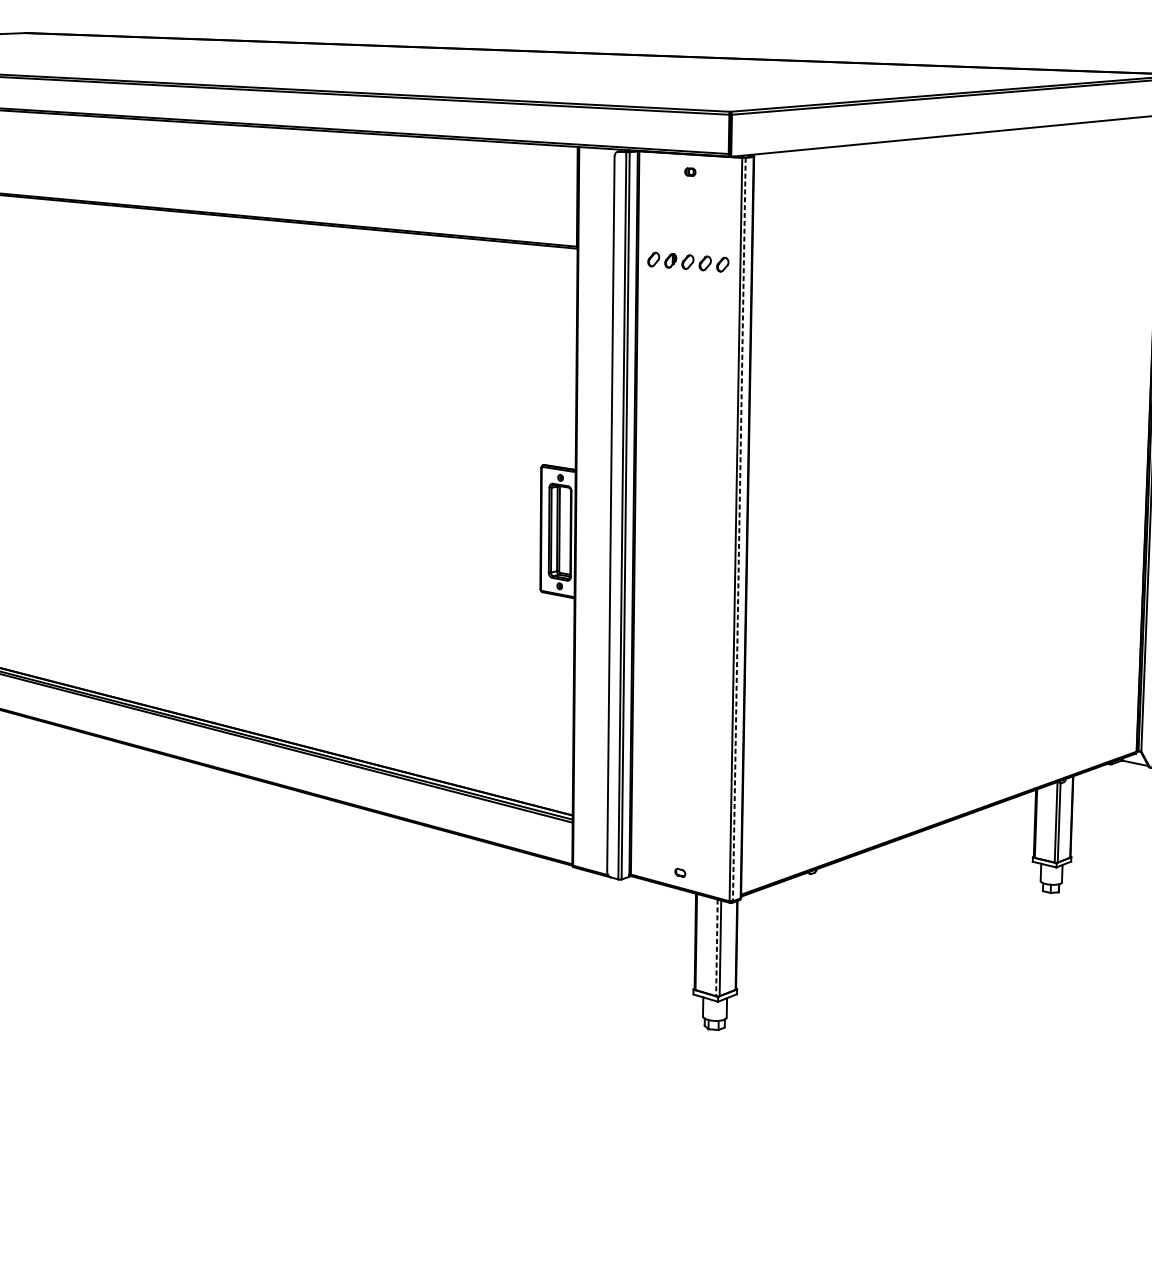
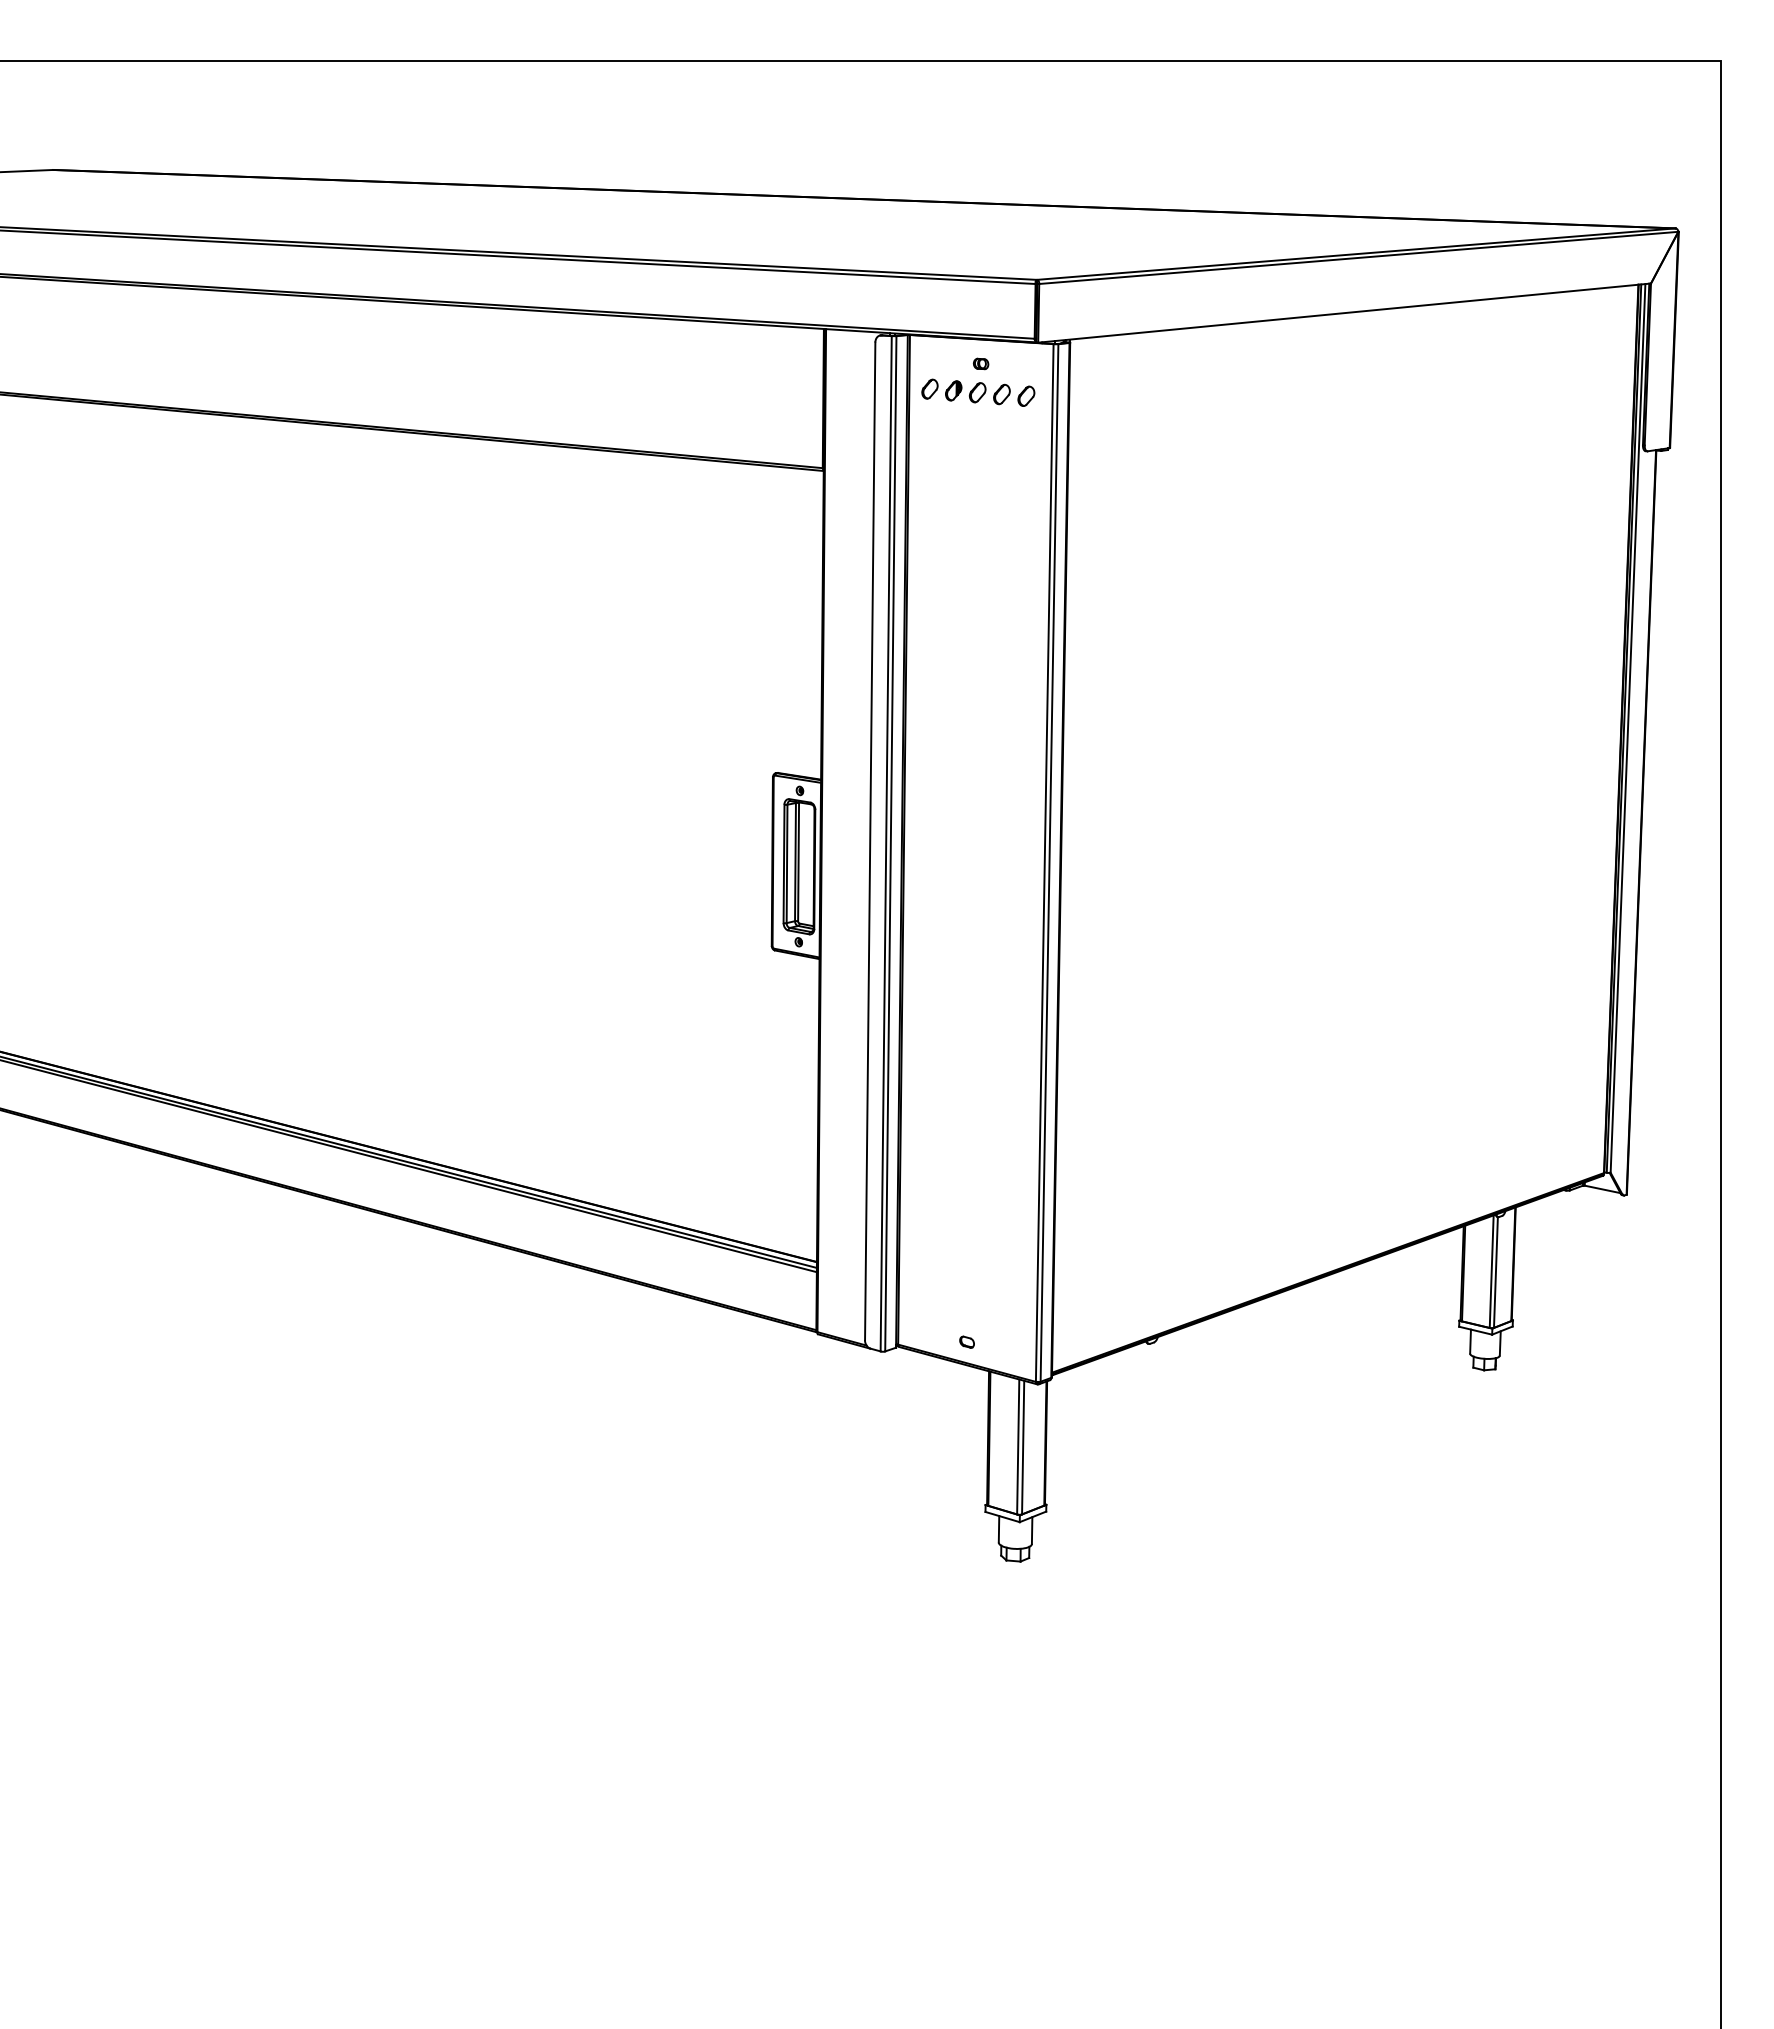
part: (688, 261) -> (978, 392), moved
line: (739, 529) -> (1049, 862), dashed -> solid
line: (717, 947) -> (1018, 1446), dashed -> solid

